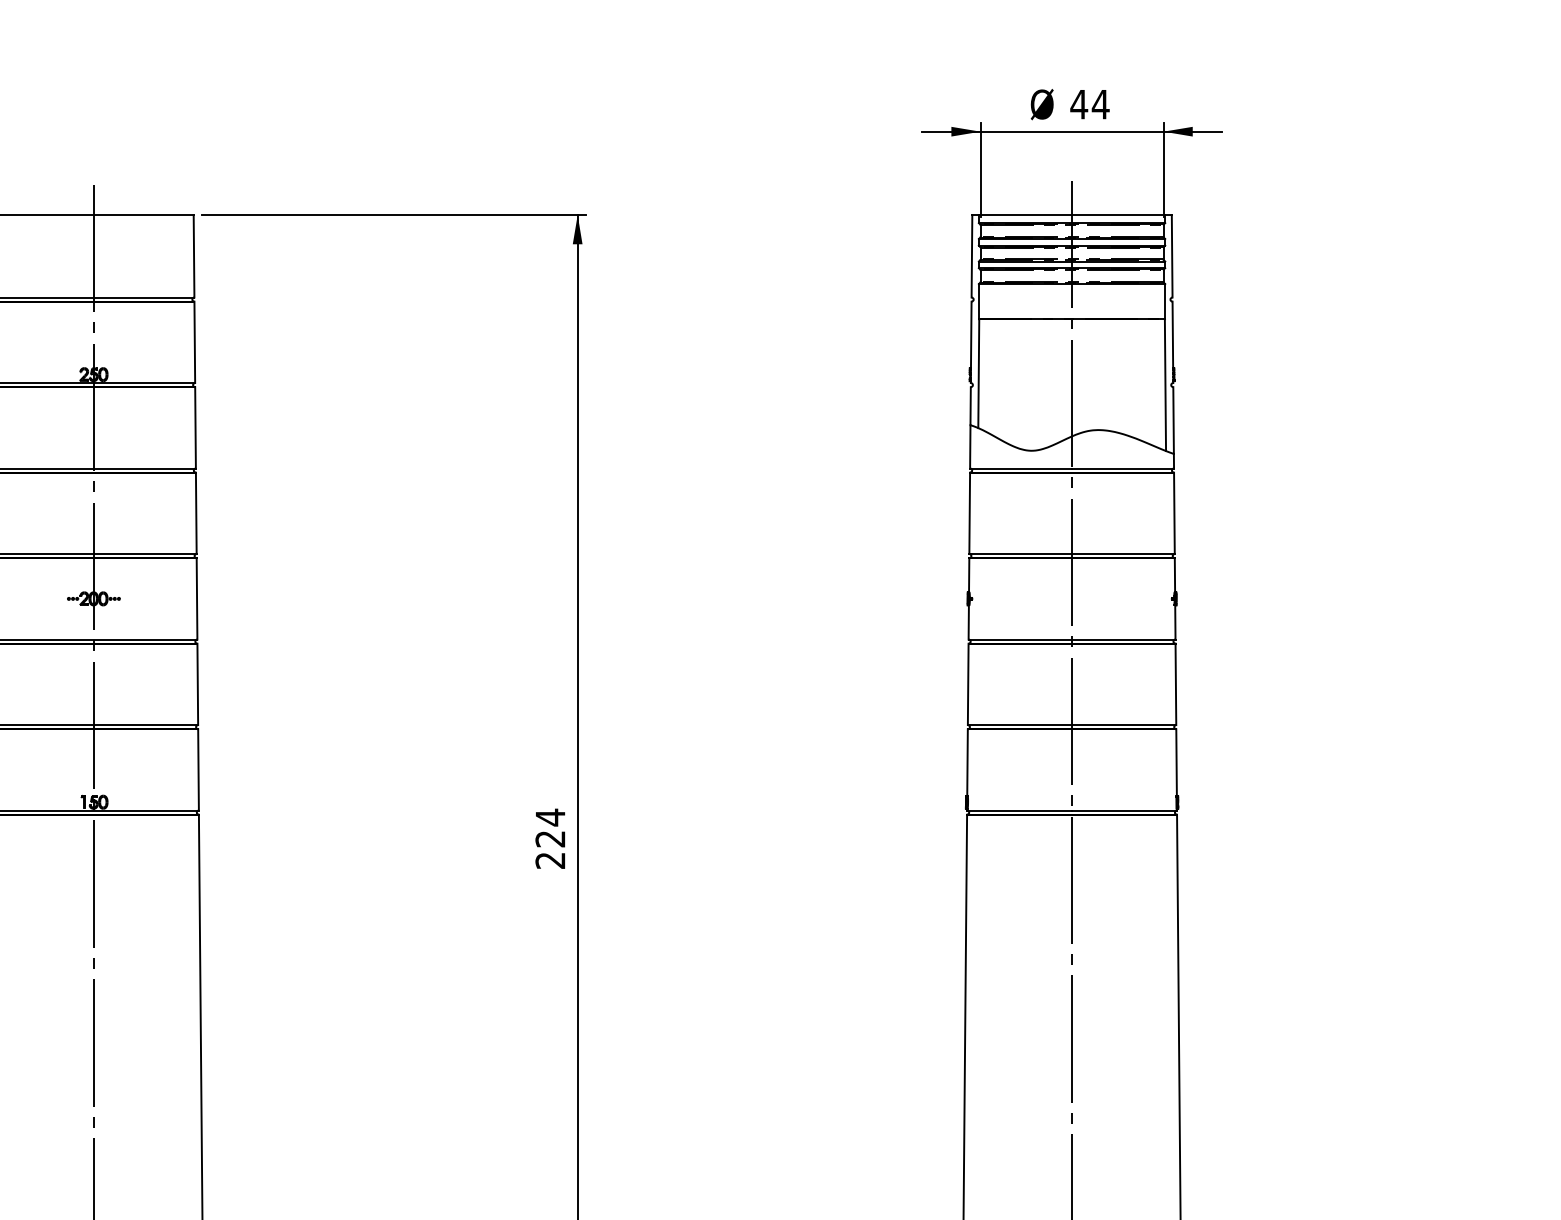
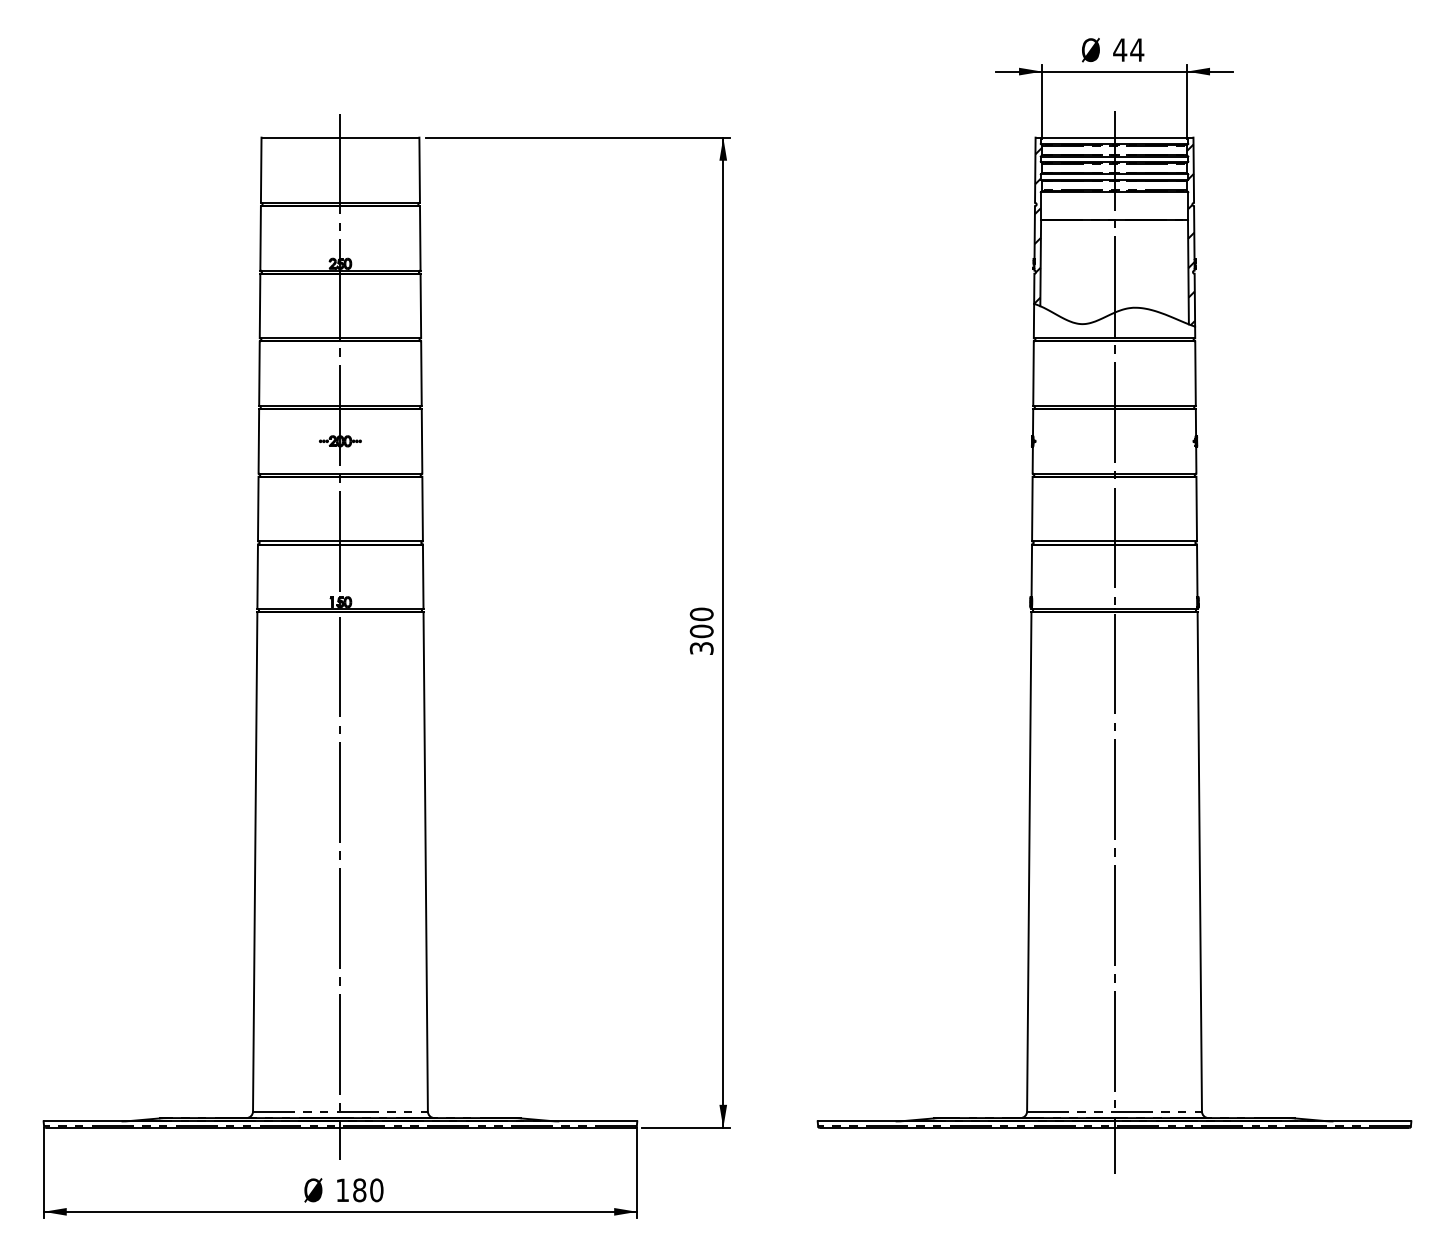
hatch: (975, 326) -> (1038, 225), added
hatch: (1168, 337) -> (1190, 234), added
text: (550, 837) -> (701, 630), 224 -> 300

